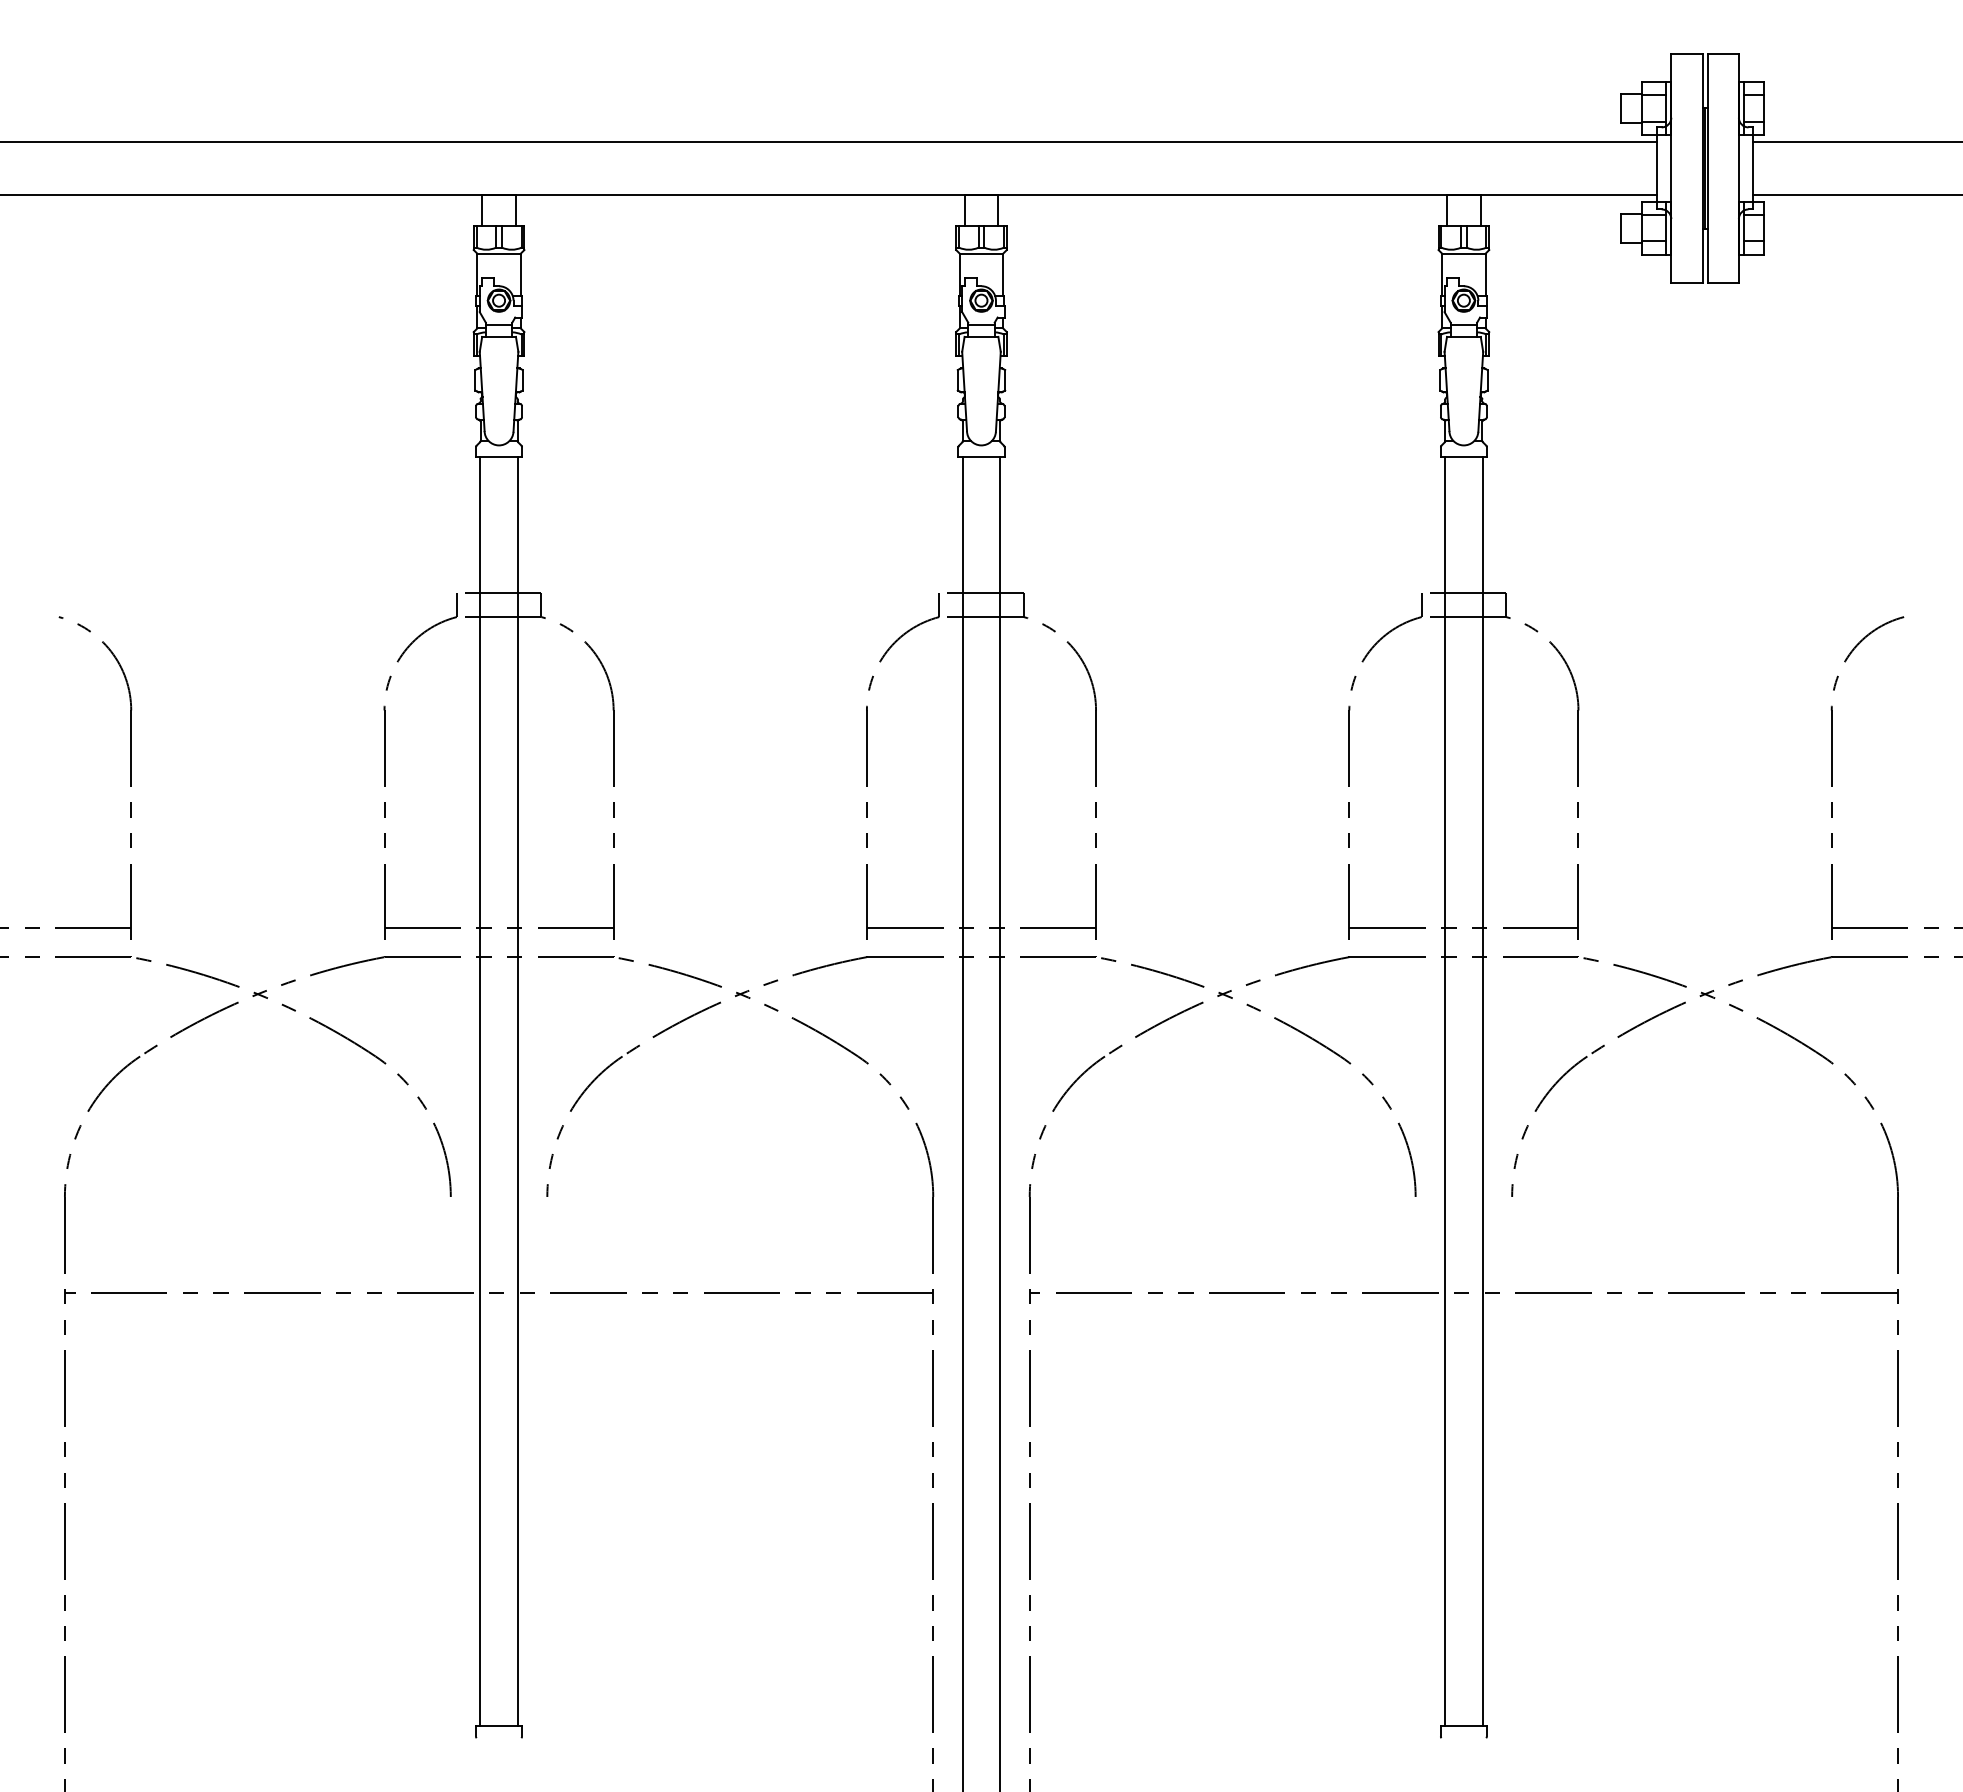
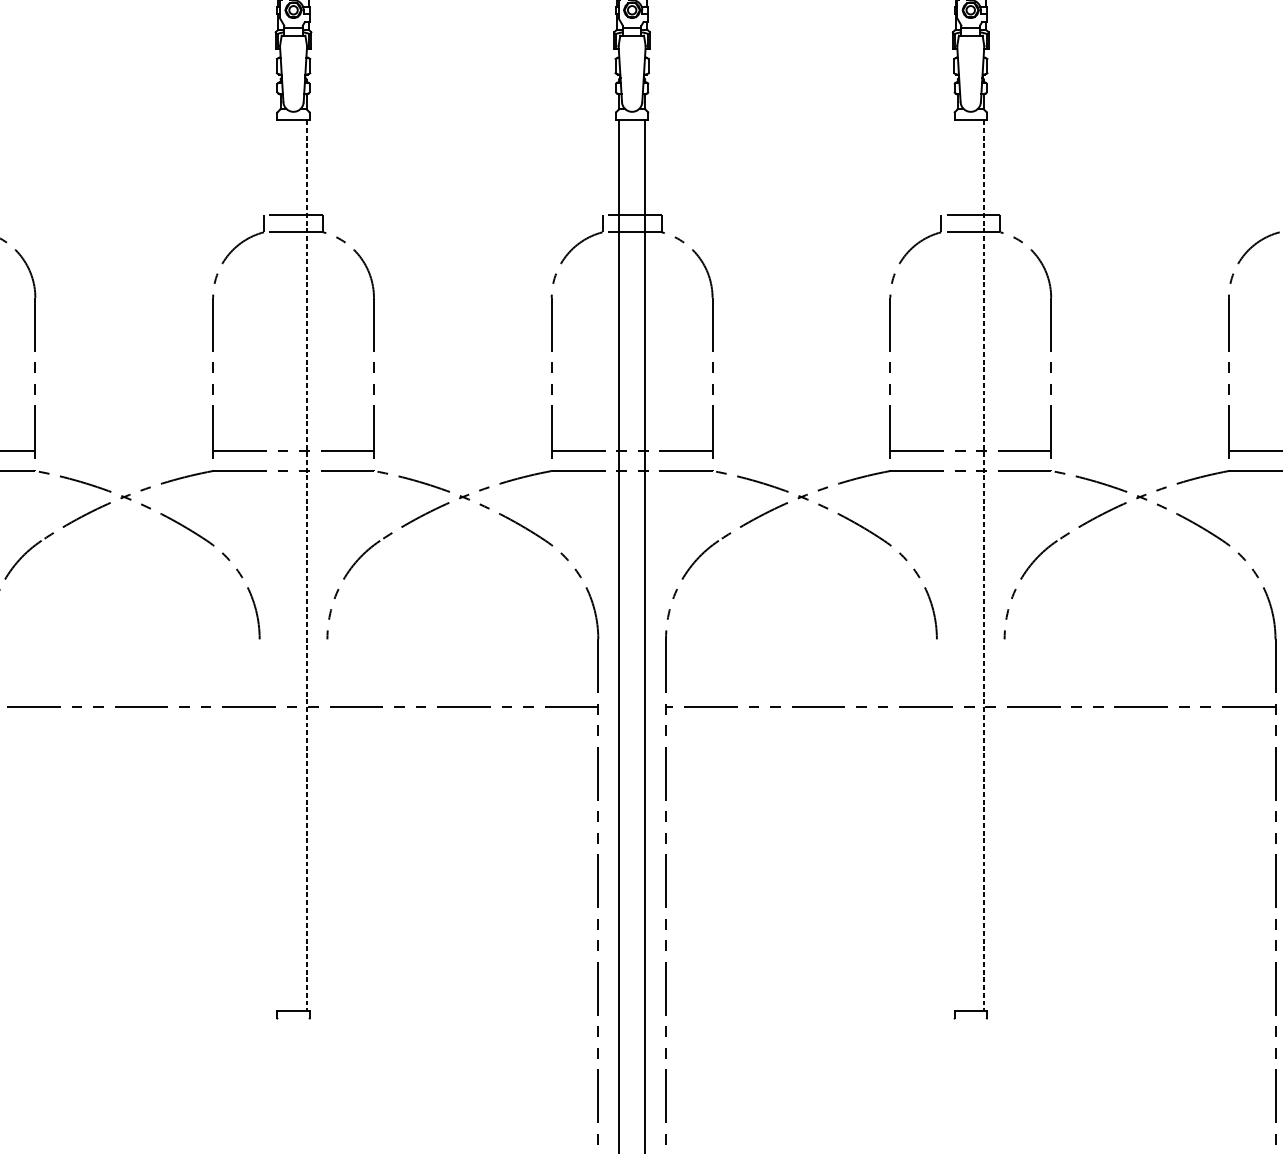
line: (480, 1091) -> (280, 565), removed
line: (1445, 1091) -> (957, 565), removed
line: (517, 1092) -> (306, 566), solid -> dashed
line: (1482, 1092) -> (983, 566), solid -> dashed

